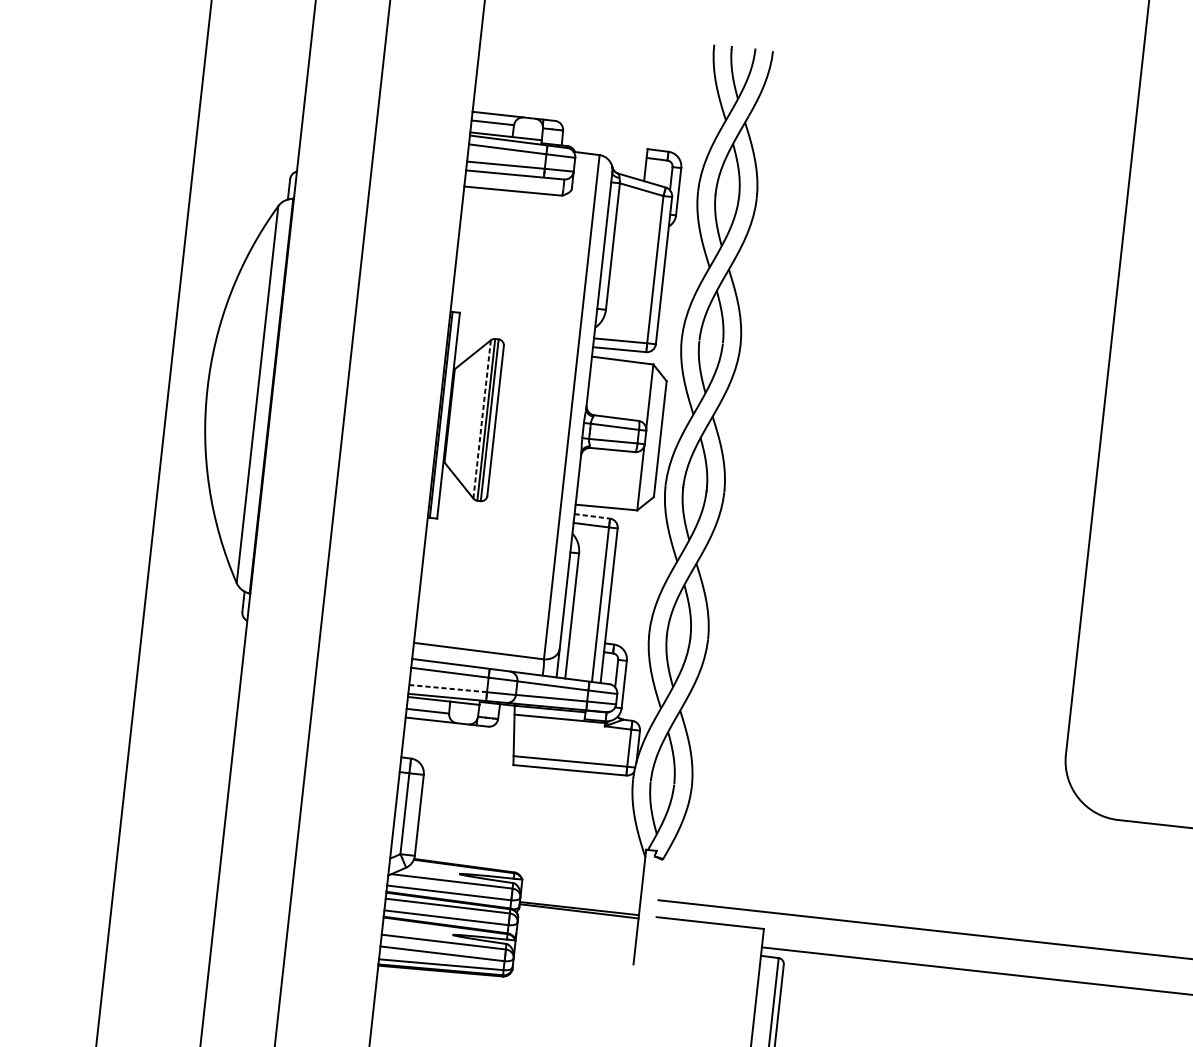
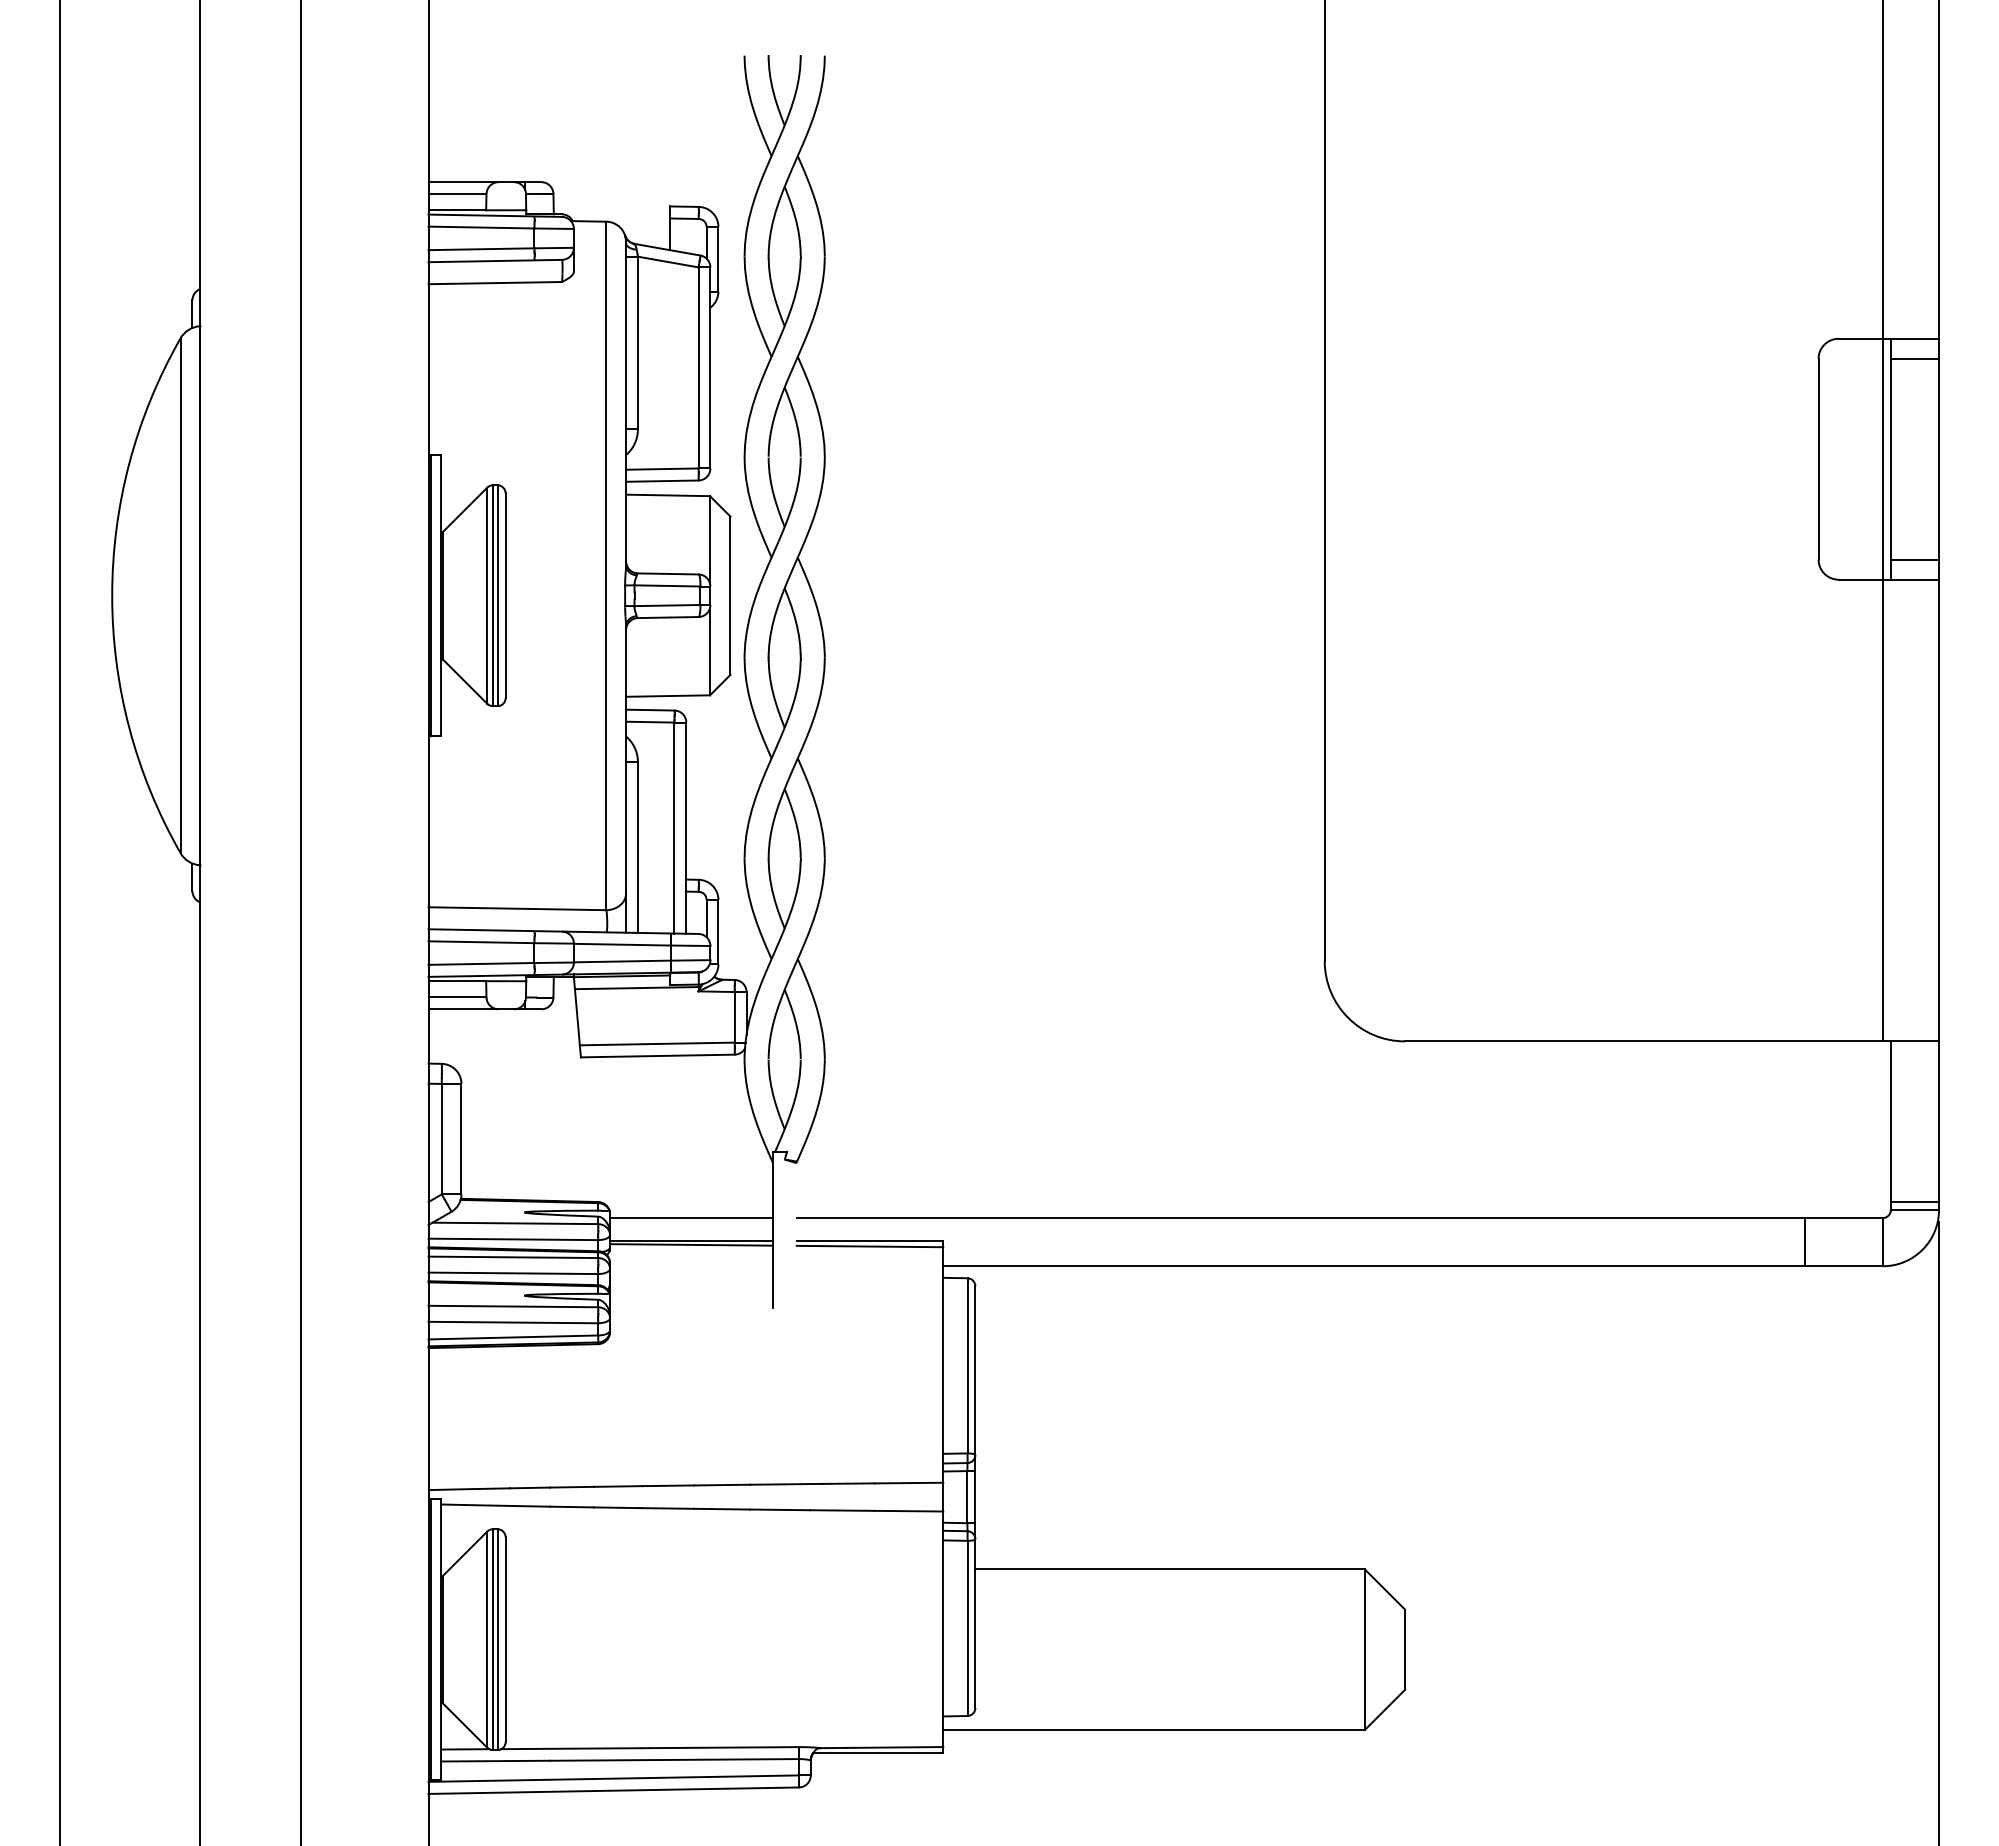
line: (482, 420) -> (487, 596), dashed -> solid
line: (592, 516) -> (650, 710), dashed -> solid
line: (448, 688) -> (481, 963), dashed -> solid
line: (581, 892) -> (691, 1218), added
line: (709, 926) -> (869, 1246), added

